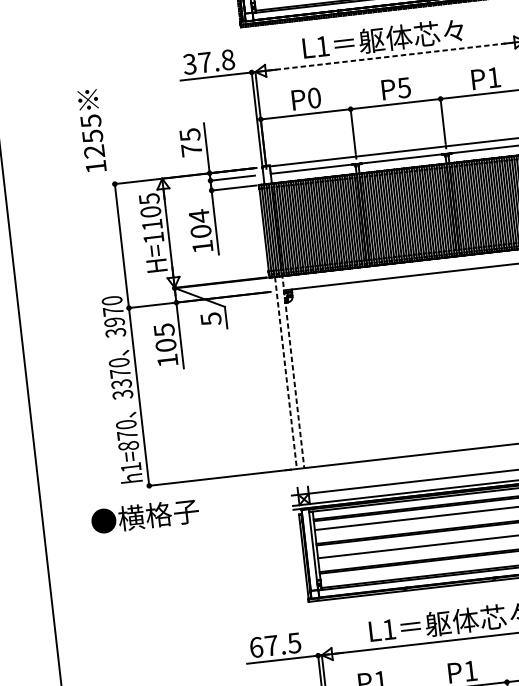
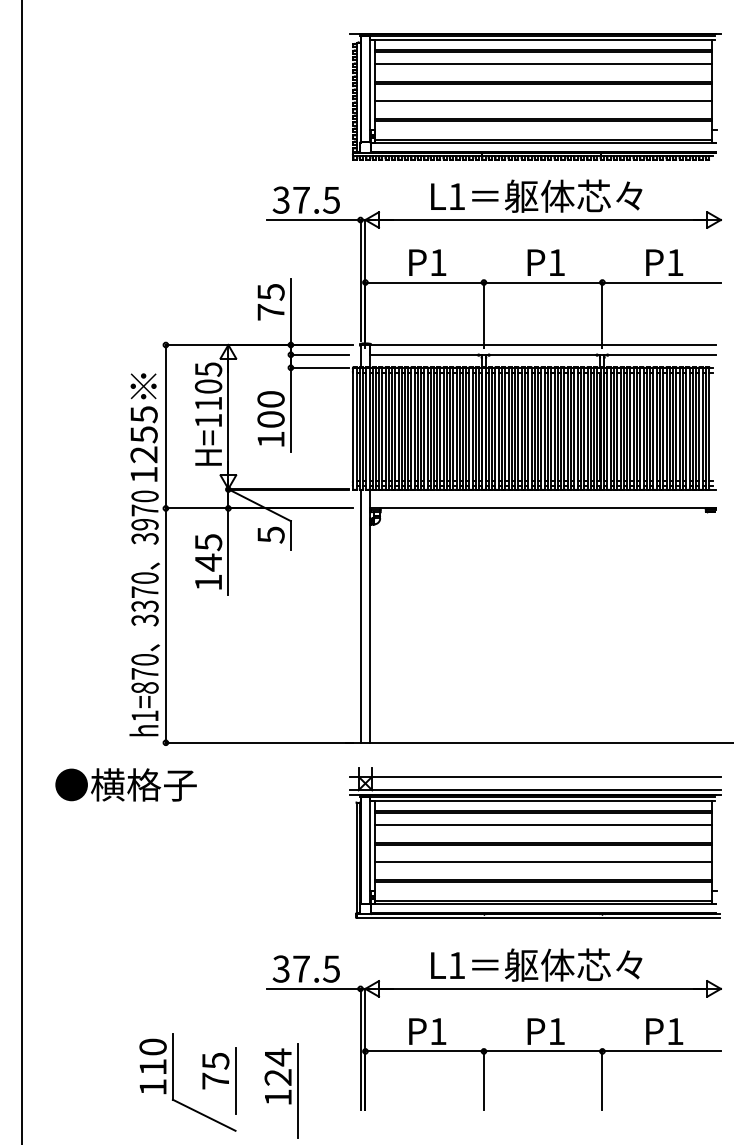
line: (390, 57) -> (543, 220), dashed -> solid
text: (227, 59) -> (331, 199), 37.8 -> 37.5
text: (404, 87) -> (556, 262), P5 -> P1
text: (314, 97) -> (438, 262), P0 -> P1
text: (91, 131) -> (143, 427), moved
text: (198, 216) -> (270, 399), 104 -> 100
text: (165, 345) -> (208, 562), 105 -> 145
line: (293, 370) -> (370, 614), dashed -> solid
line: (285, 373) -> (360, 616), dashed -> solid
text: (144, 516) -> (125, 784), moved
text: (255, 647) -> (280, 968), 67.5 -> 37.5

